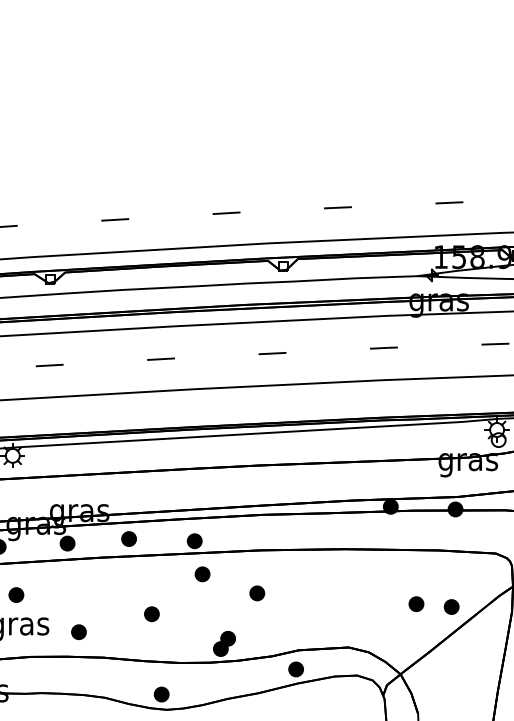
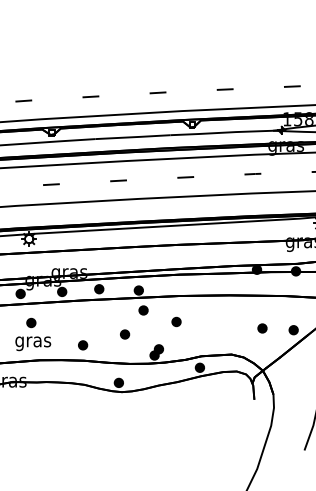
part: (416, 604) -> (262, 328), moved
part: (152, 614) -> (125, 334), moved
part: (79, 632) -> (83, 345), moved

